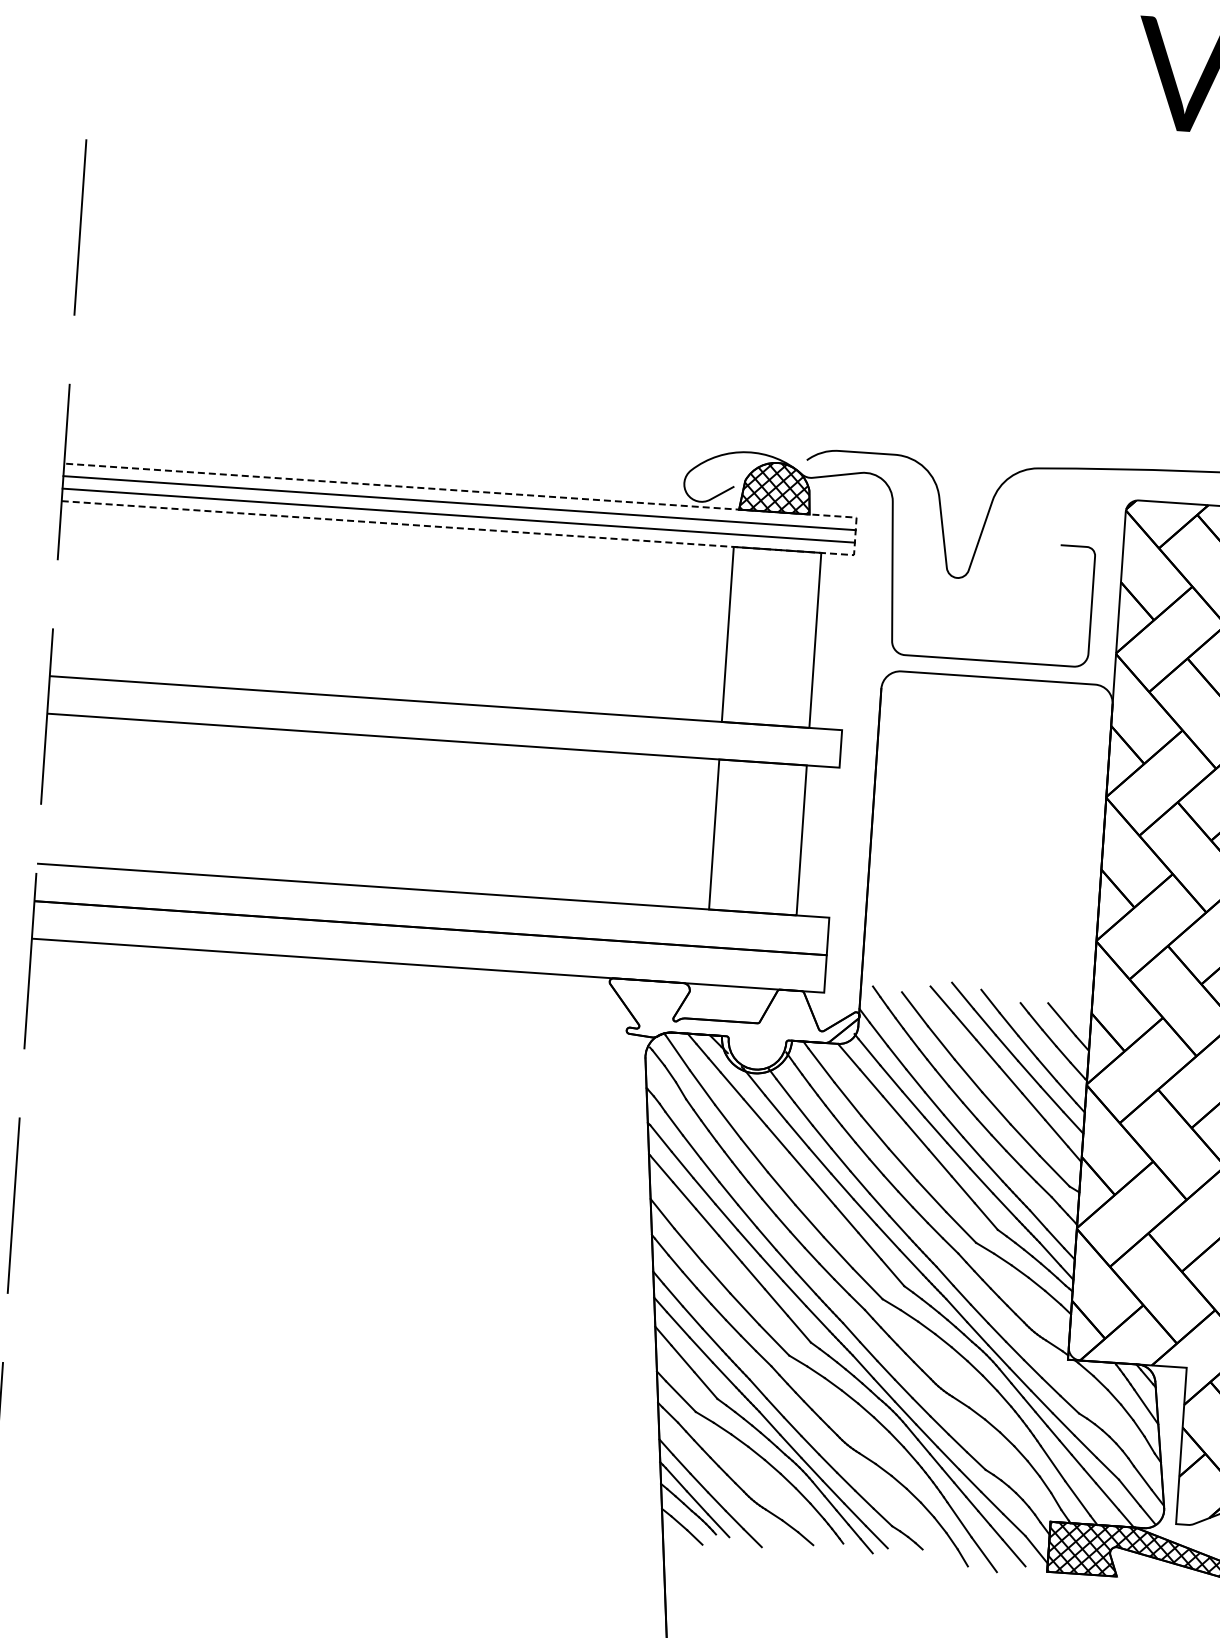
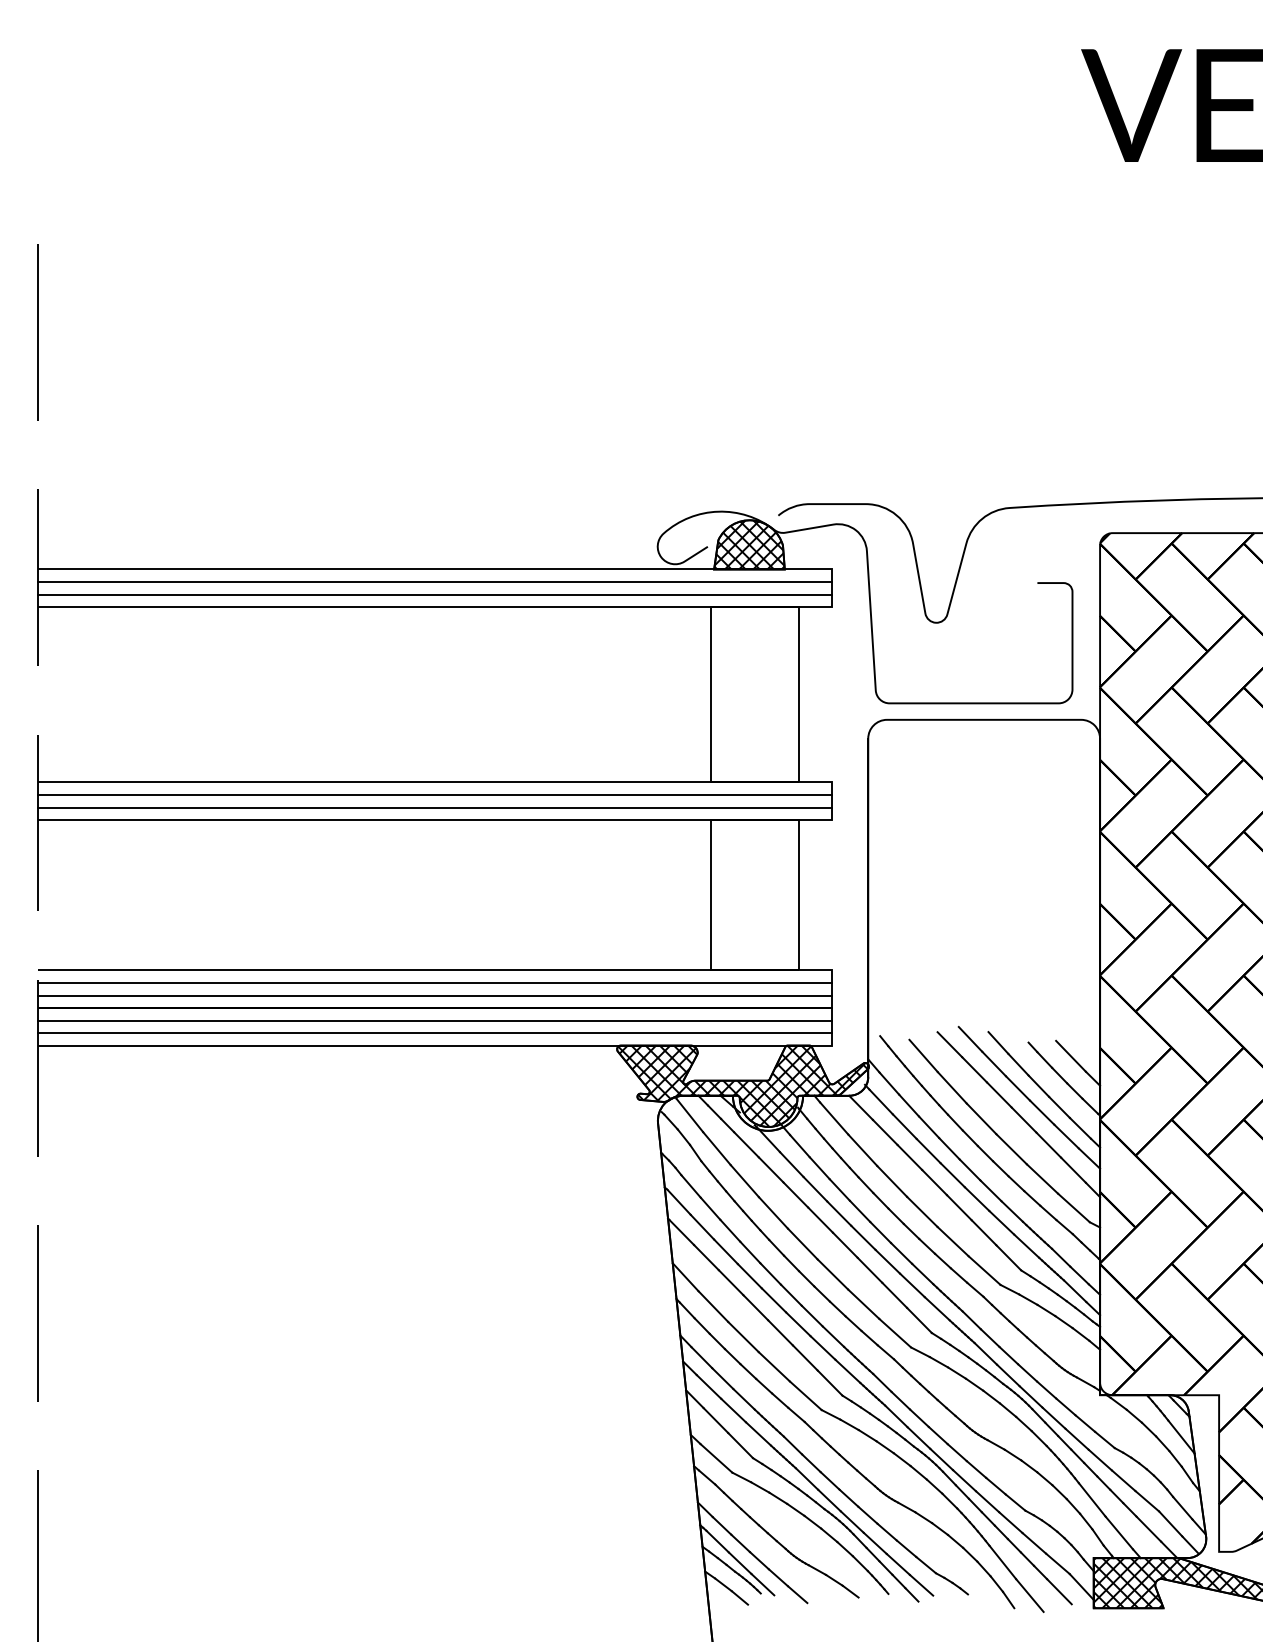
line: (854, 536) -> (831, 588), dashed -> solid
line: (444, 716) -> (434, 795), added
line: (443, 728) -> (434, 807), added
line: (432, 902) -> (434, 982), added
line: (431, 915) -> (434, 995), added
line: (429, 940) -> (434, 1020), added
line: (428, 953) -> (434, 1033), added
hatch: (732, 1026) -> (742, 1085), added

